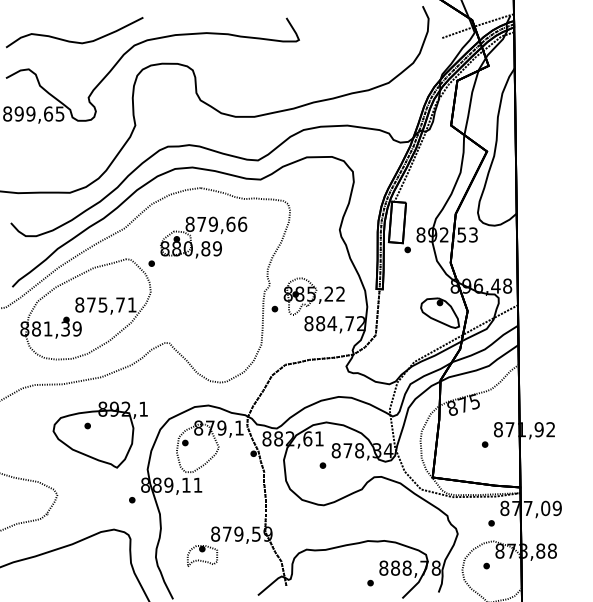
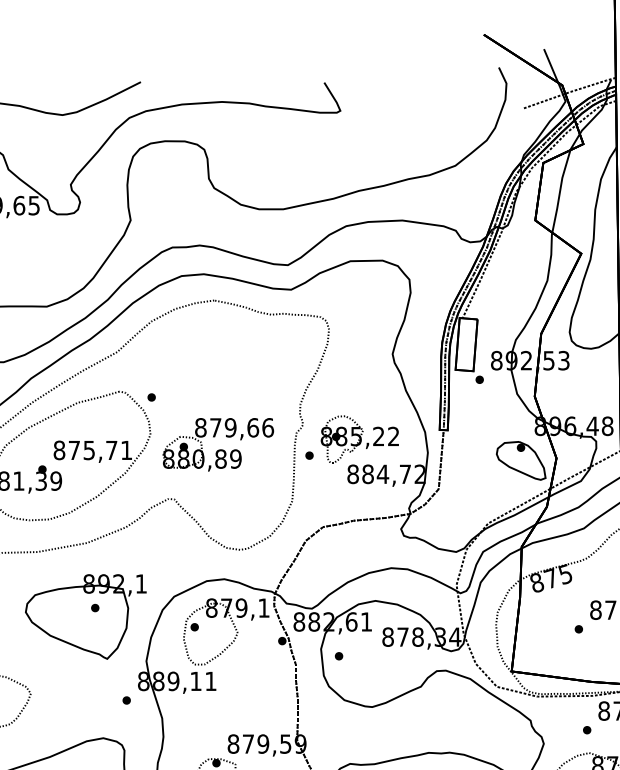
part: (203, 237) -> (217, 444), moved
part: (87, 425) -> (94, 607), moved
part: (322, 465) -> (338, 656), moved

